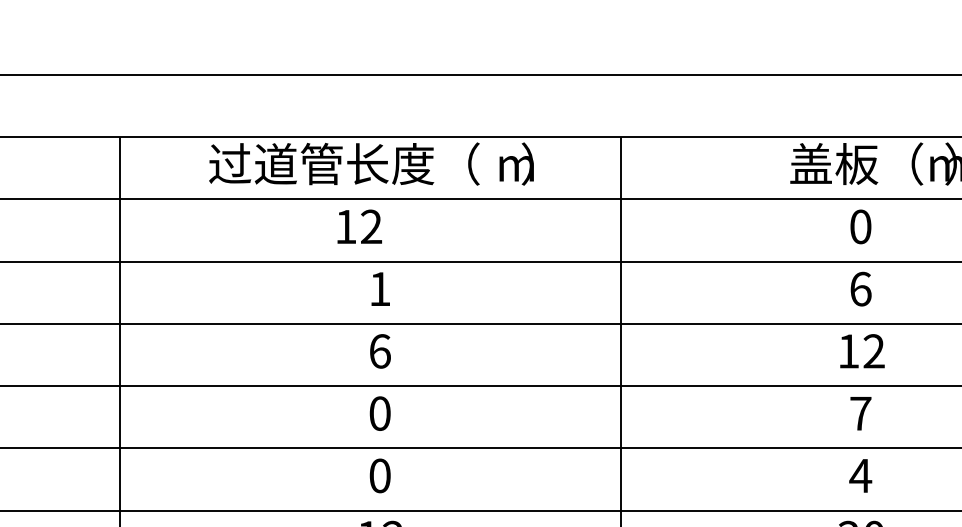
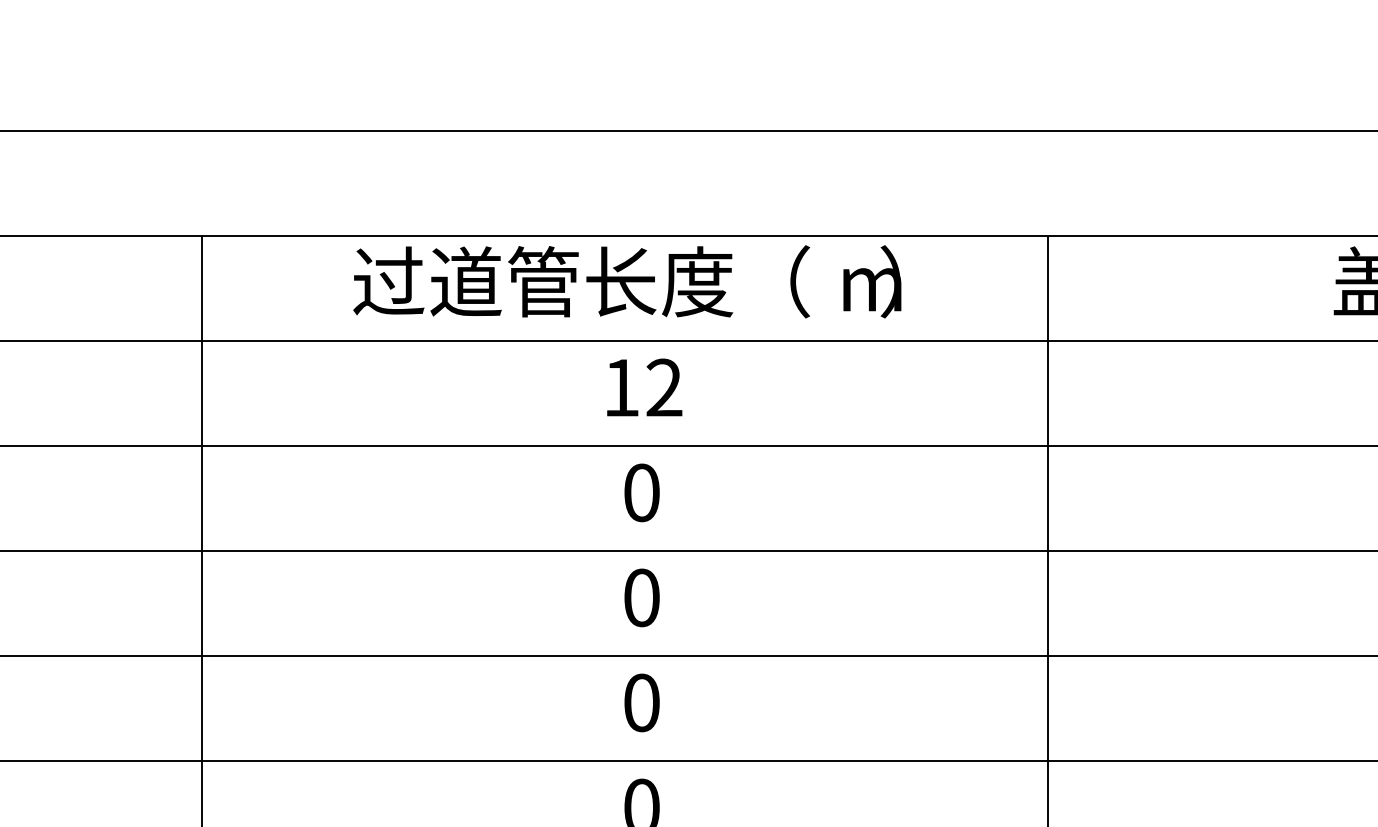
text: (359, 226) -> (644, 387), moved
text: (379, 288) -> (640, 491), 1 -> 0
text: (379, 351) -> (640, 598), 6 -> 0

